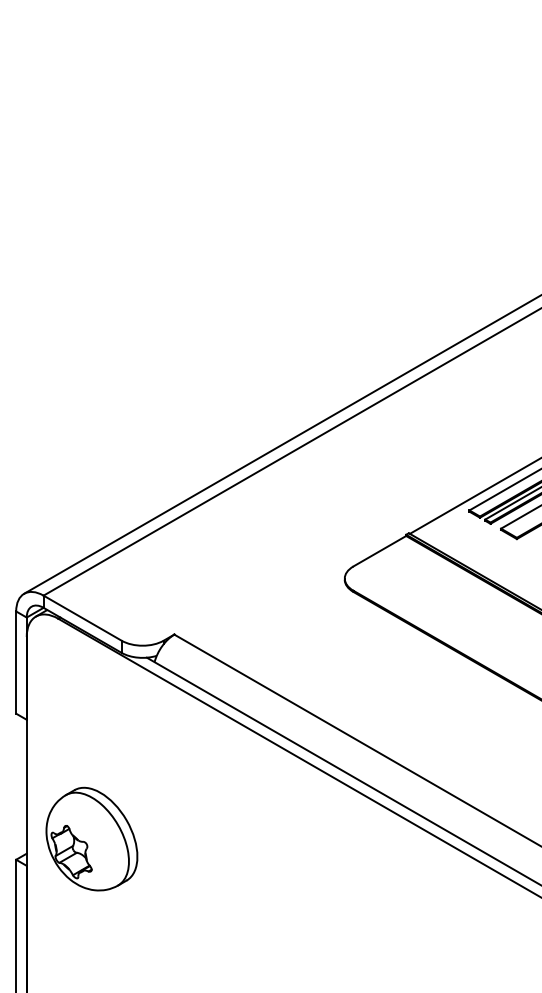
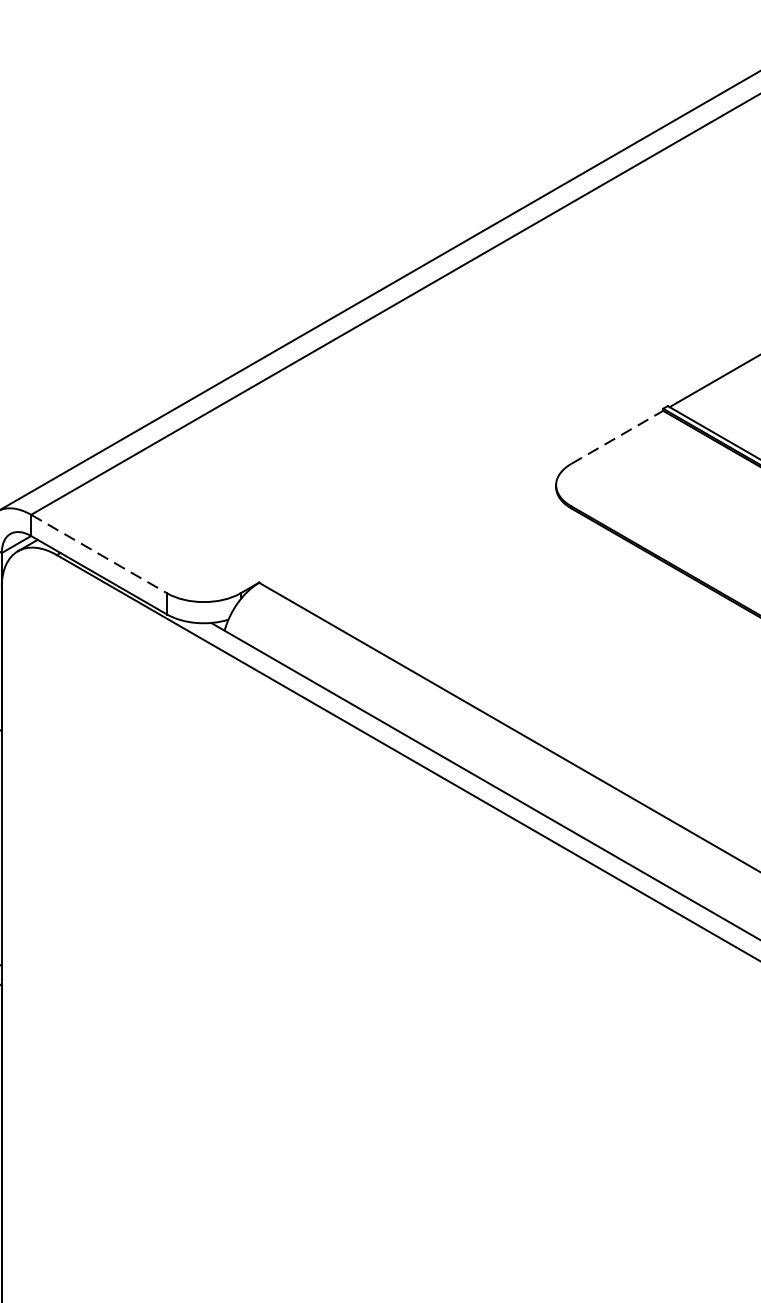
line: (380, 550) -> (618, 436), solid -> dashed
line: (83, 618) -> (100, 554), solid -> dashed
part: (91, 838) -> (114, 938), removed

